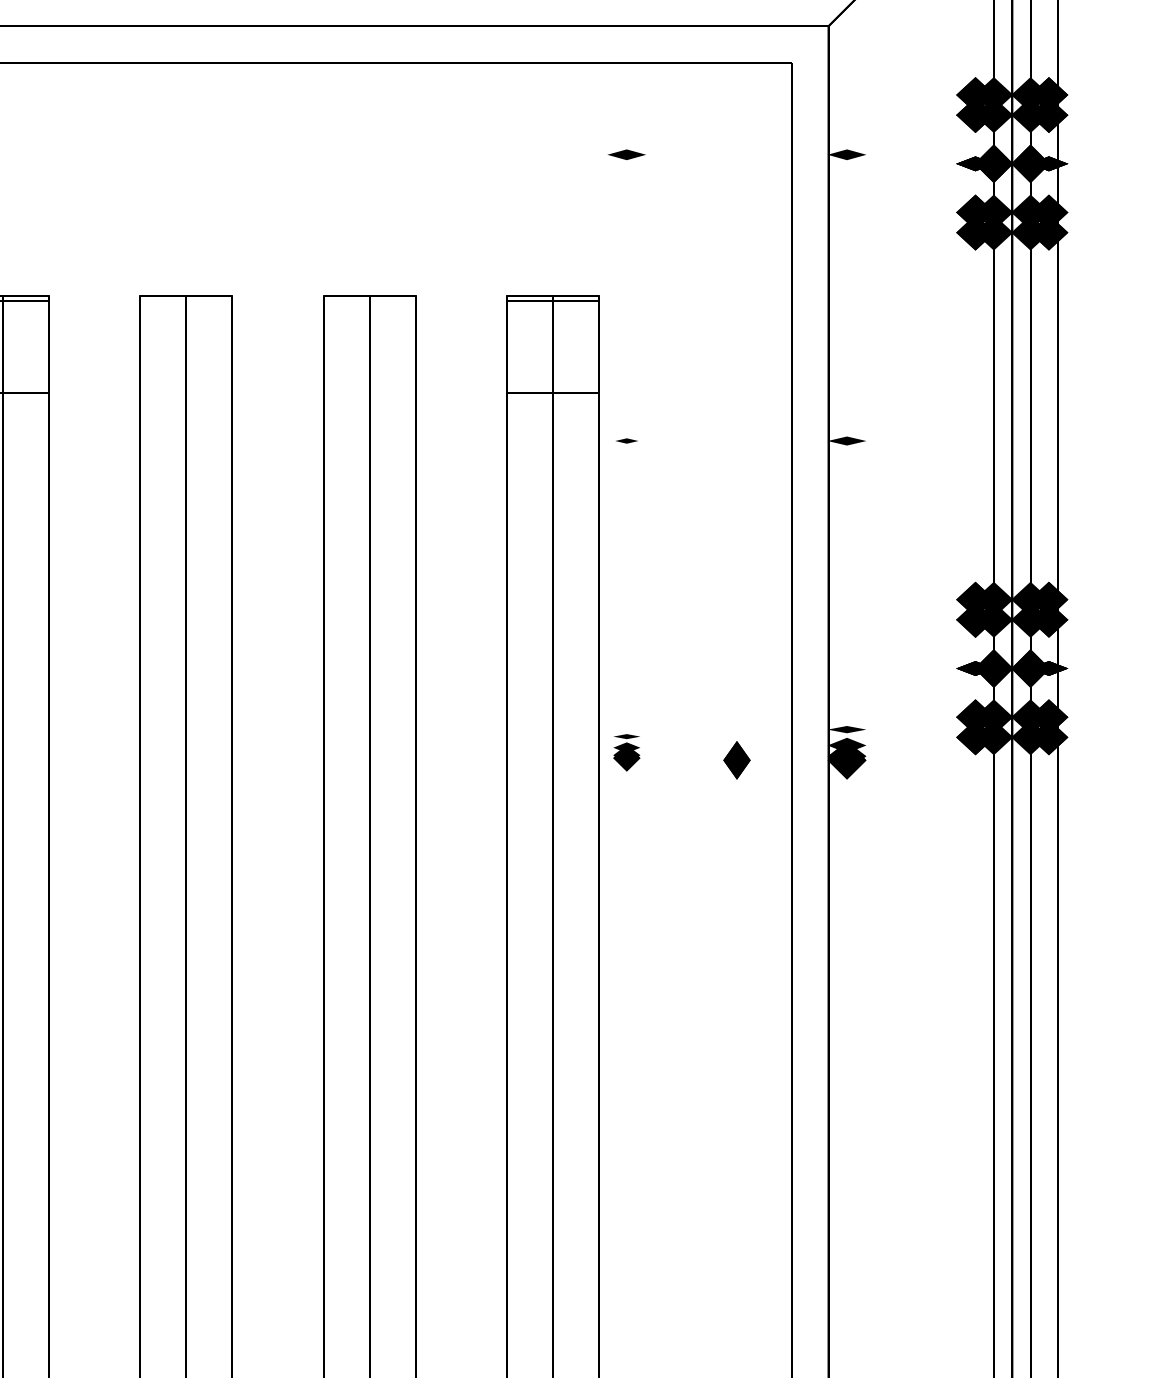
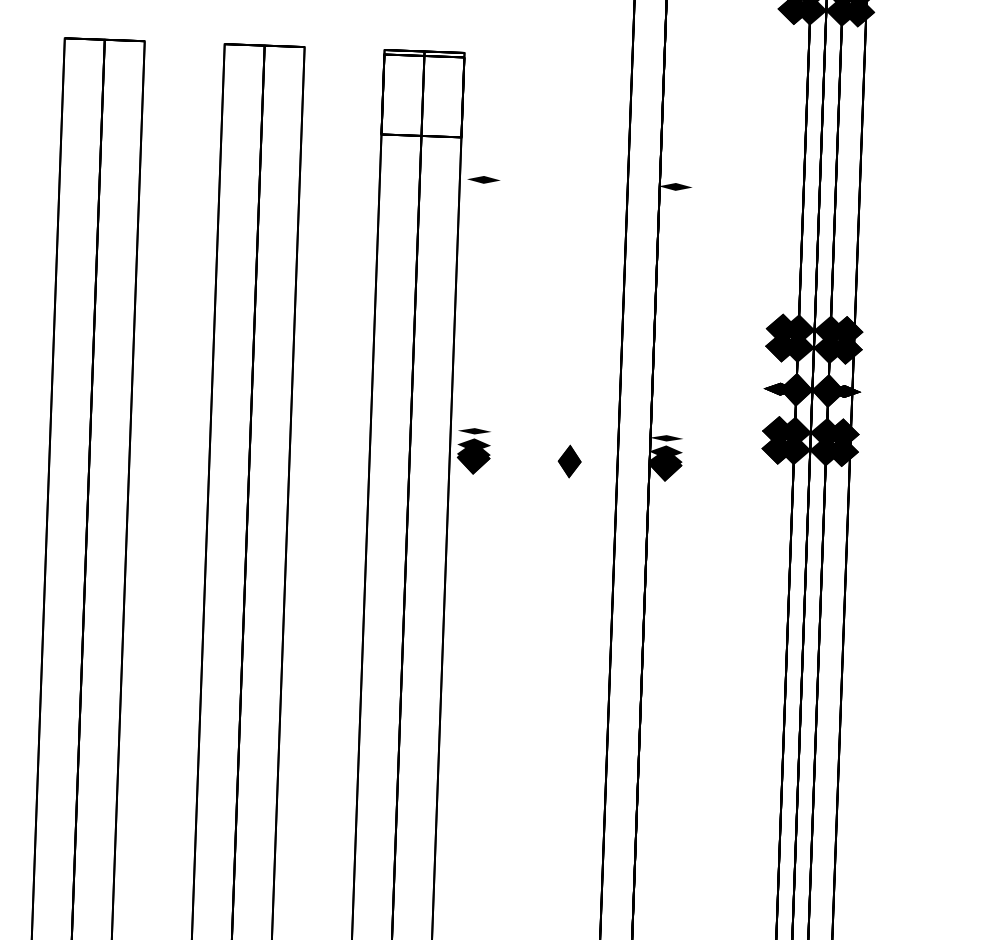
part: (626, 440) -> (483, 179), size x1.67
part: (626, 752) -> (473, 451), size x1.43

